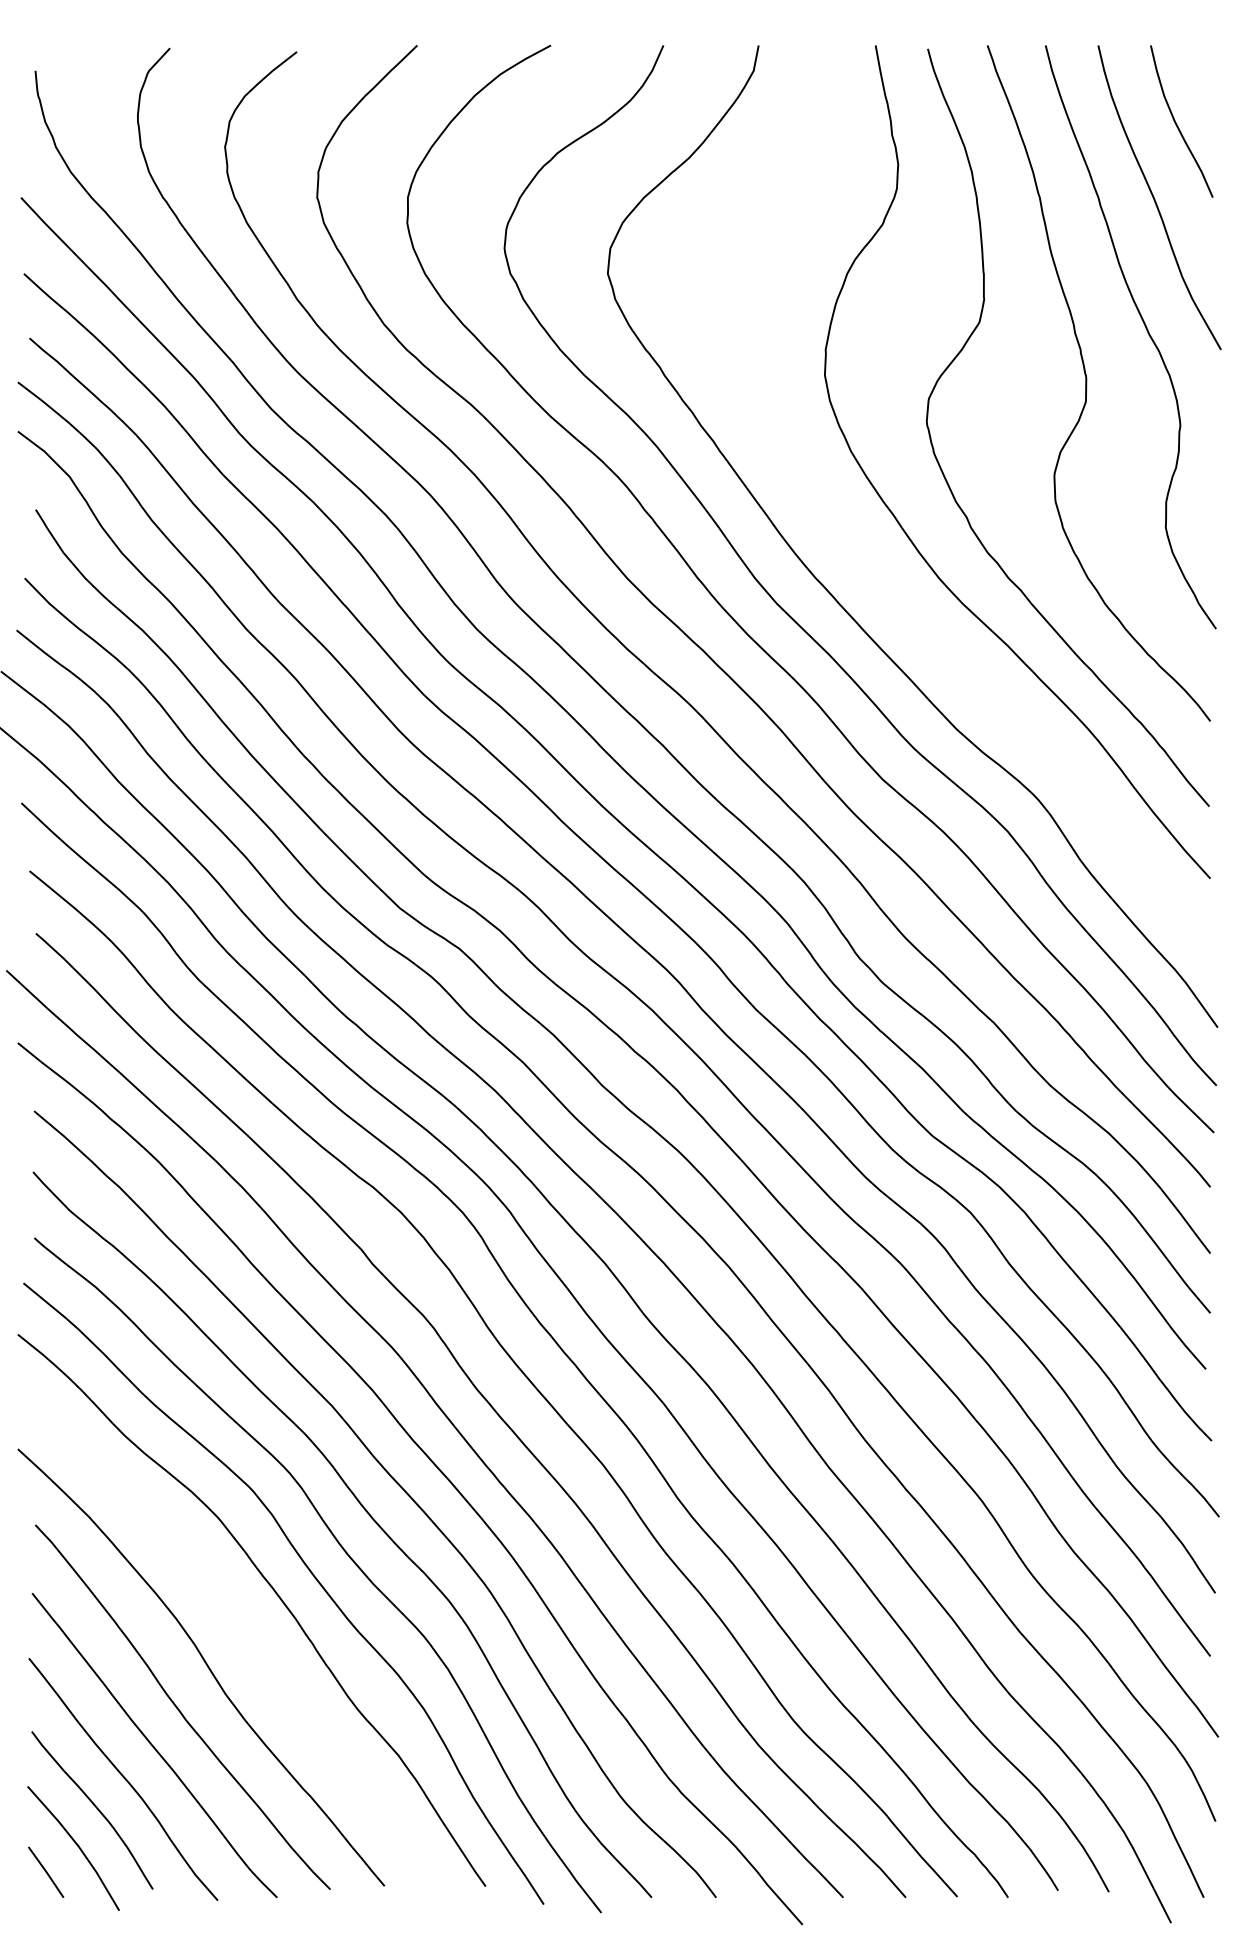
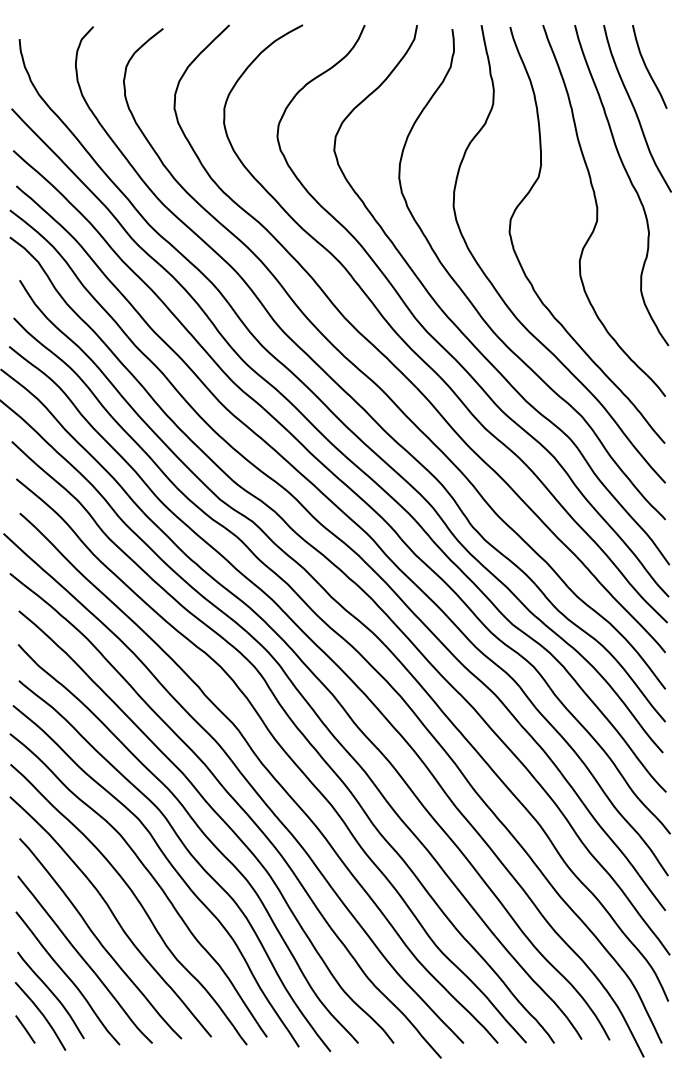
curve: (868, 562) -> (477, 309), added
curve: (246, 1634) -> (135, 898), added

